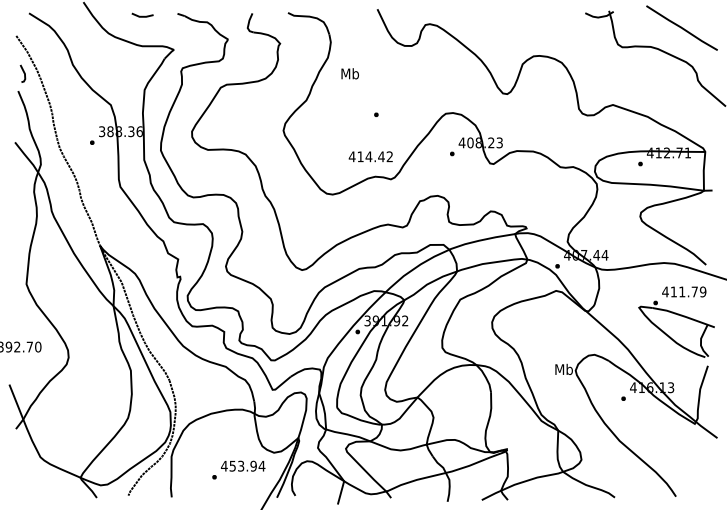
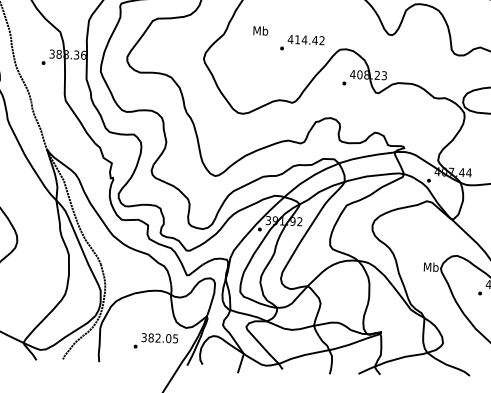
text: (349, 73) -> (260, 30), moved
text: (370, 156) -> (305, 39), moved
text: (242, 465) -> (159, 337), 453.94 -> 382.05

